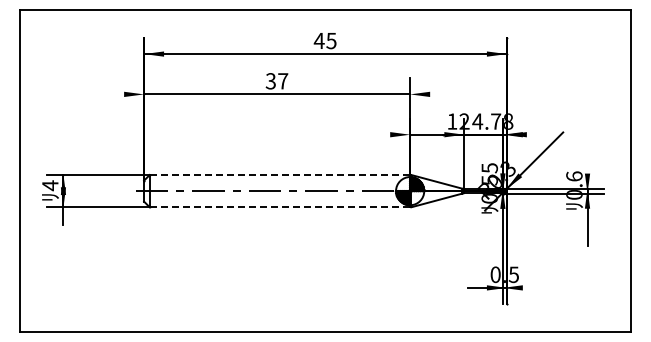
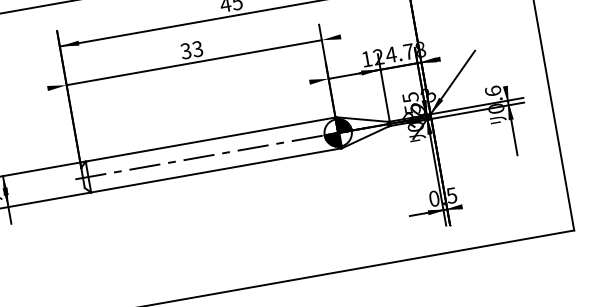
text: (283, 81) -> (198, 49), 37 -> 33
line: (279, 175) -> (210, 140), dashed -> solid
line: (279, 207) -> (215, 170), dashed -> solid

